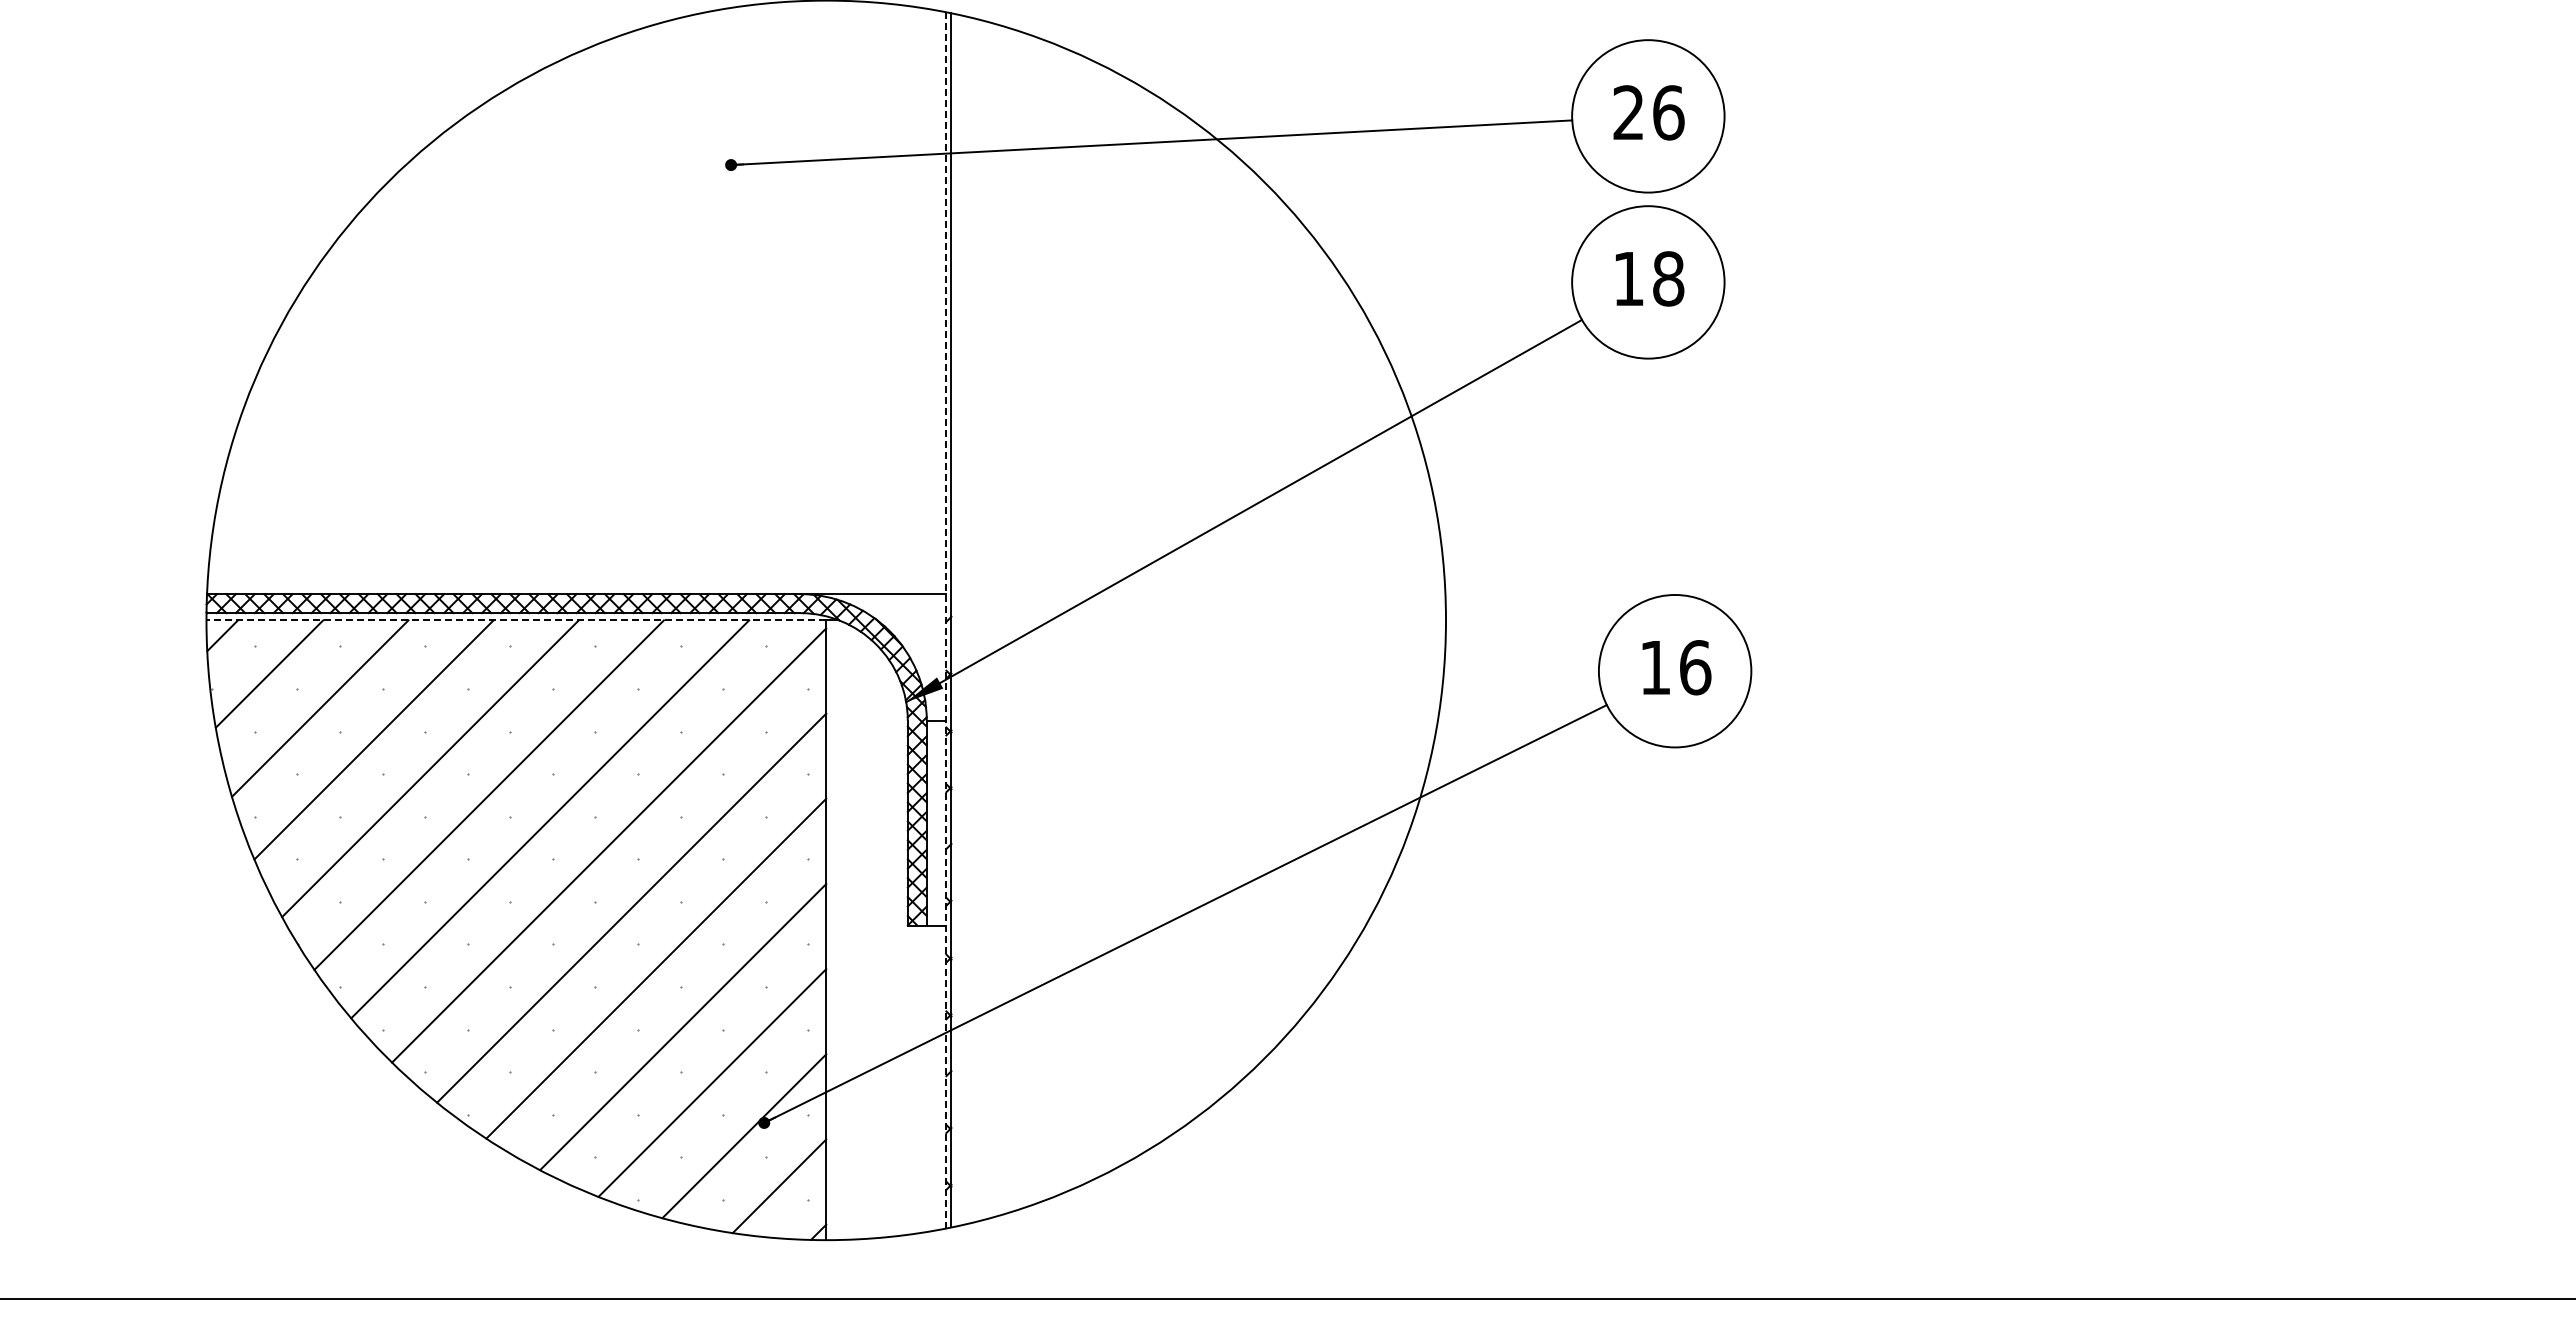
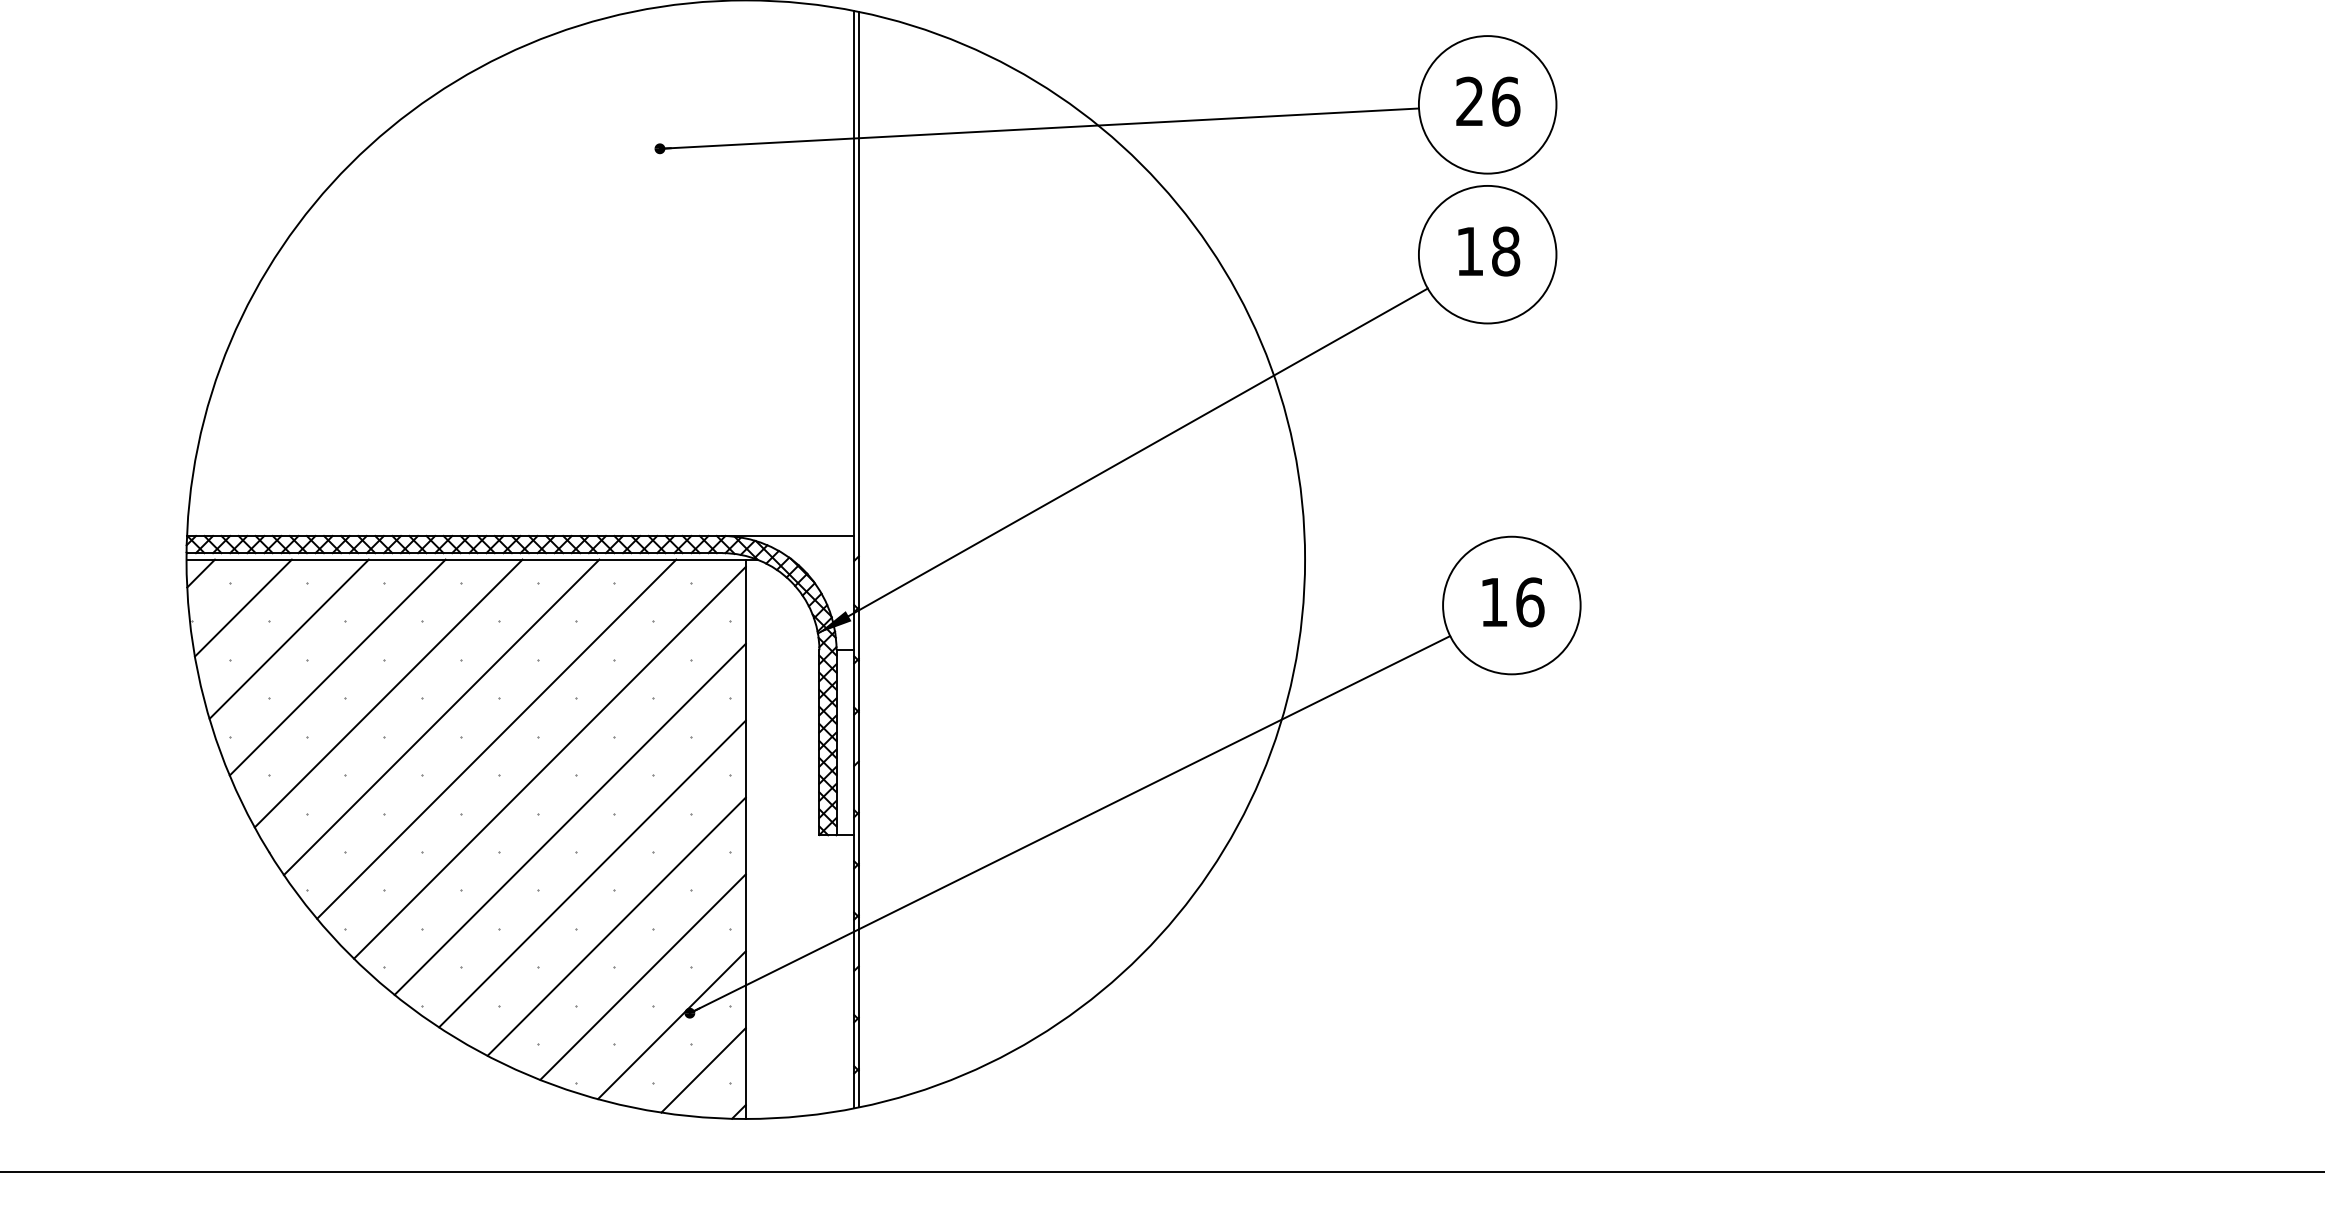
line: (516, 620) -> (466, 559), dashed -> solid
line: (946, 620) -> (854, 559), dashed -> solid

